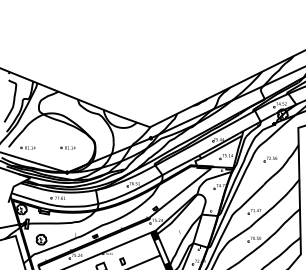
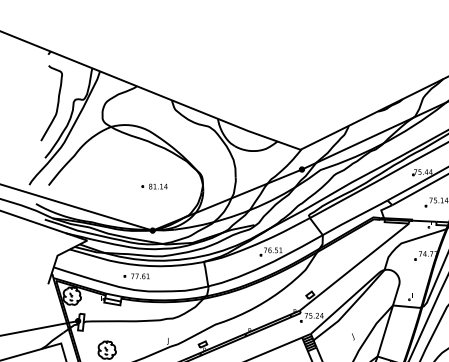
part: (27, 147) -> (82, 185), removed

